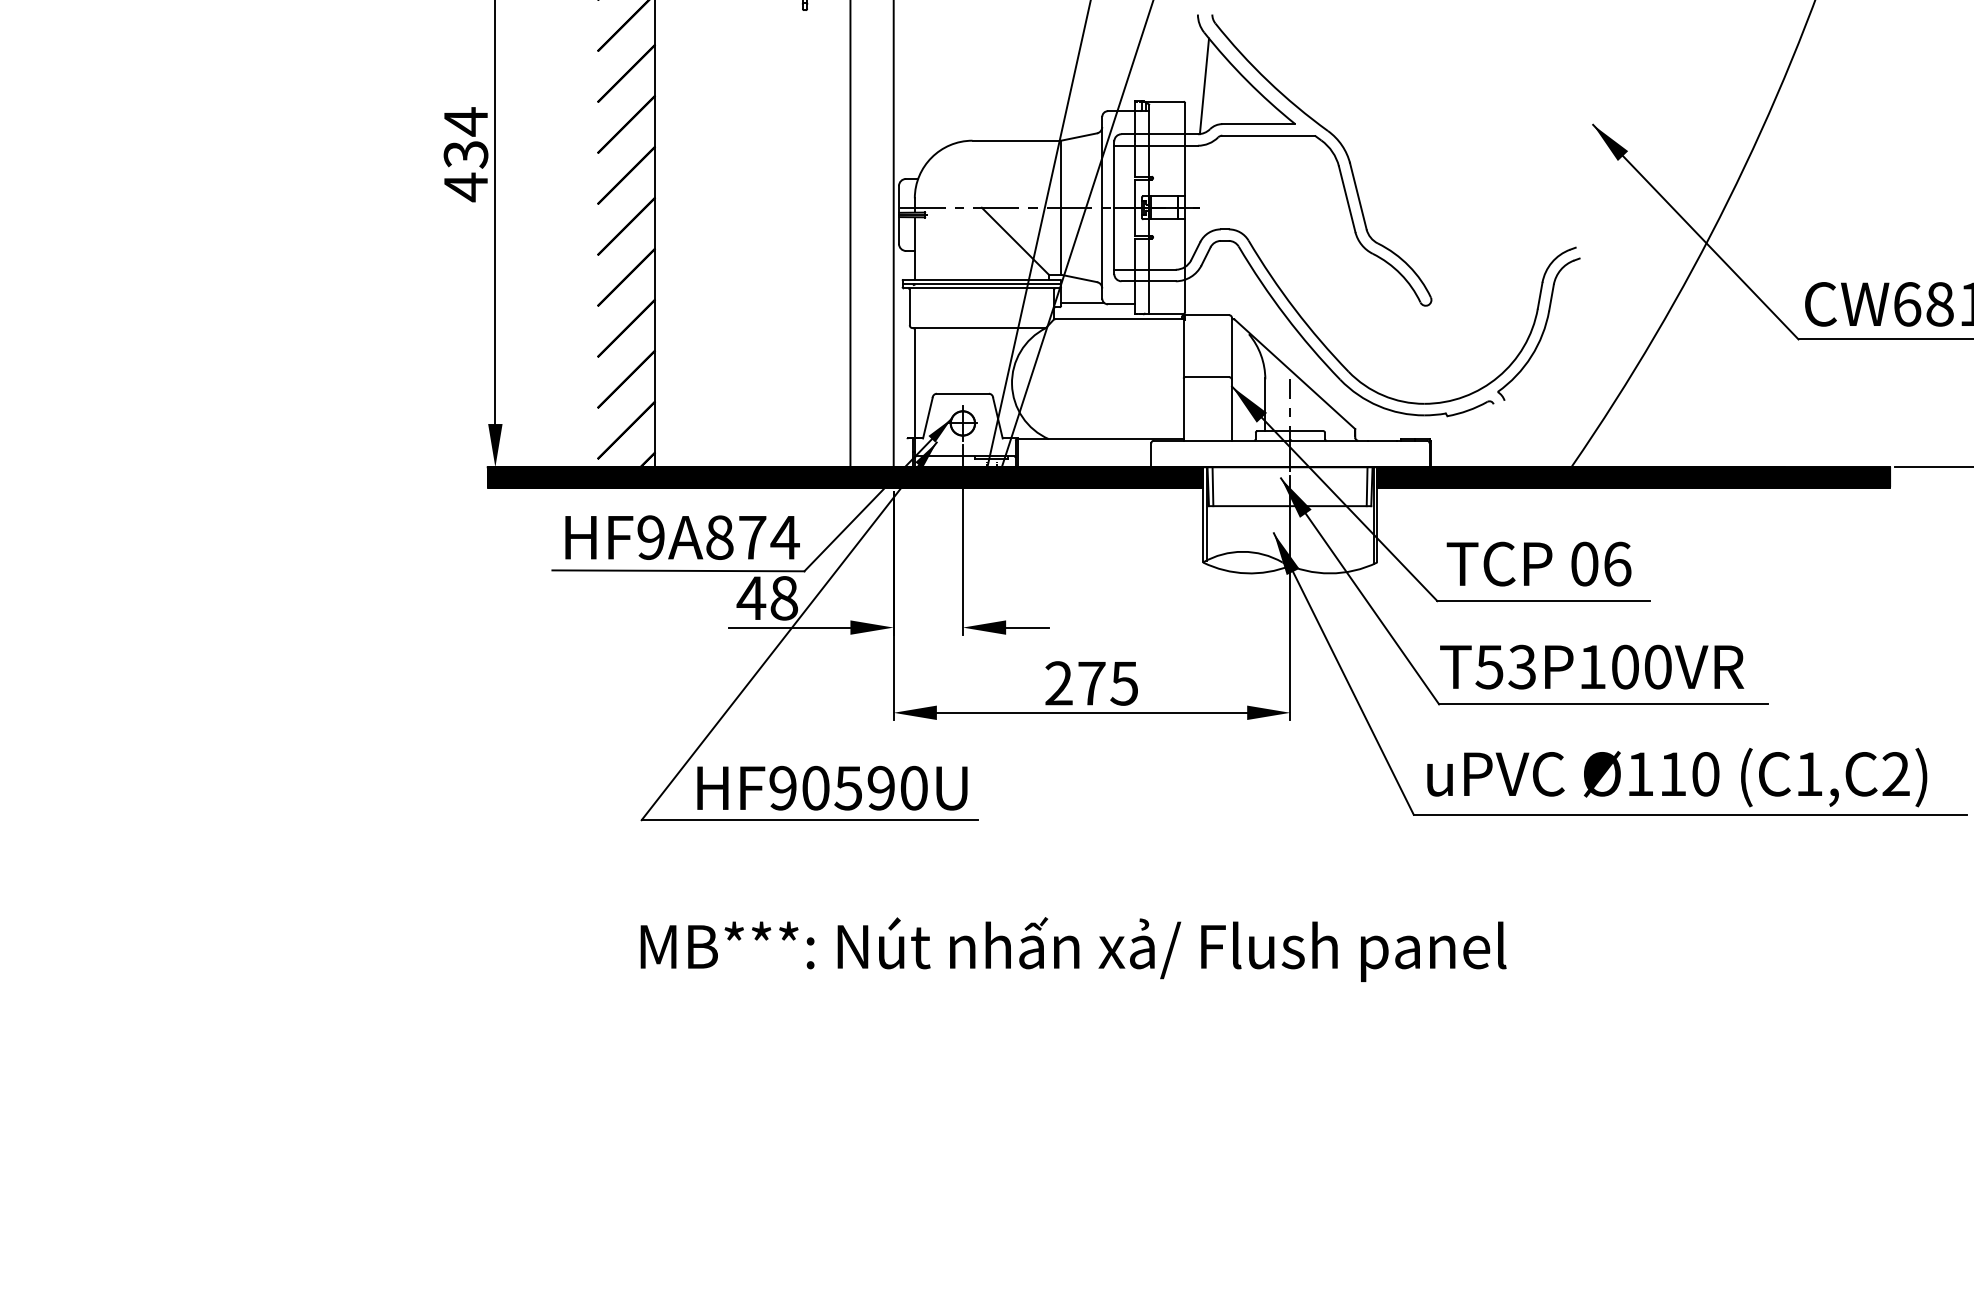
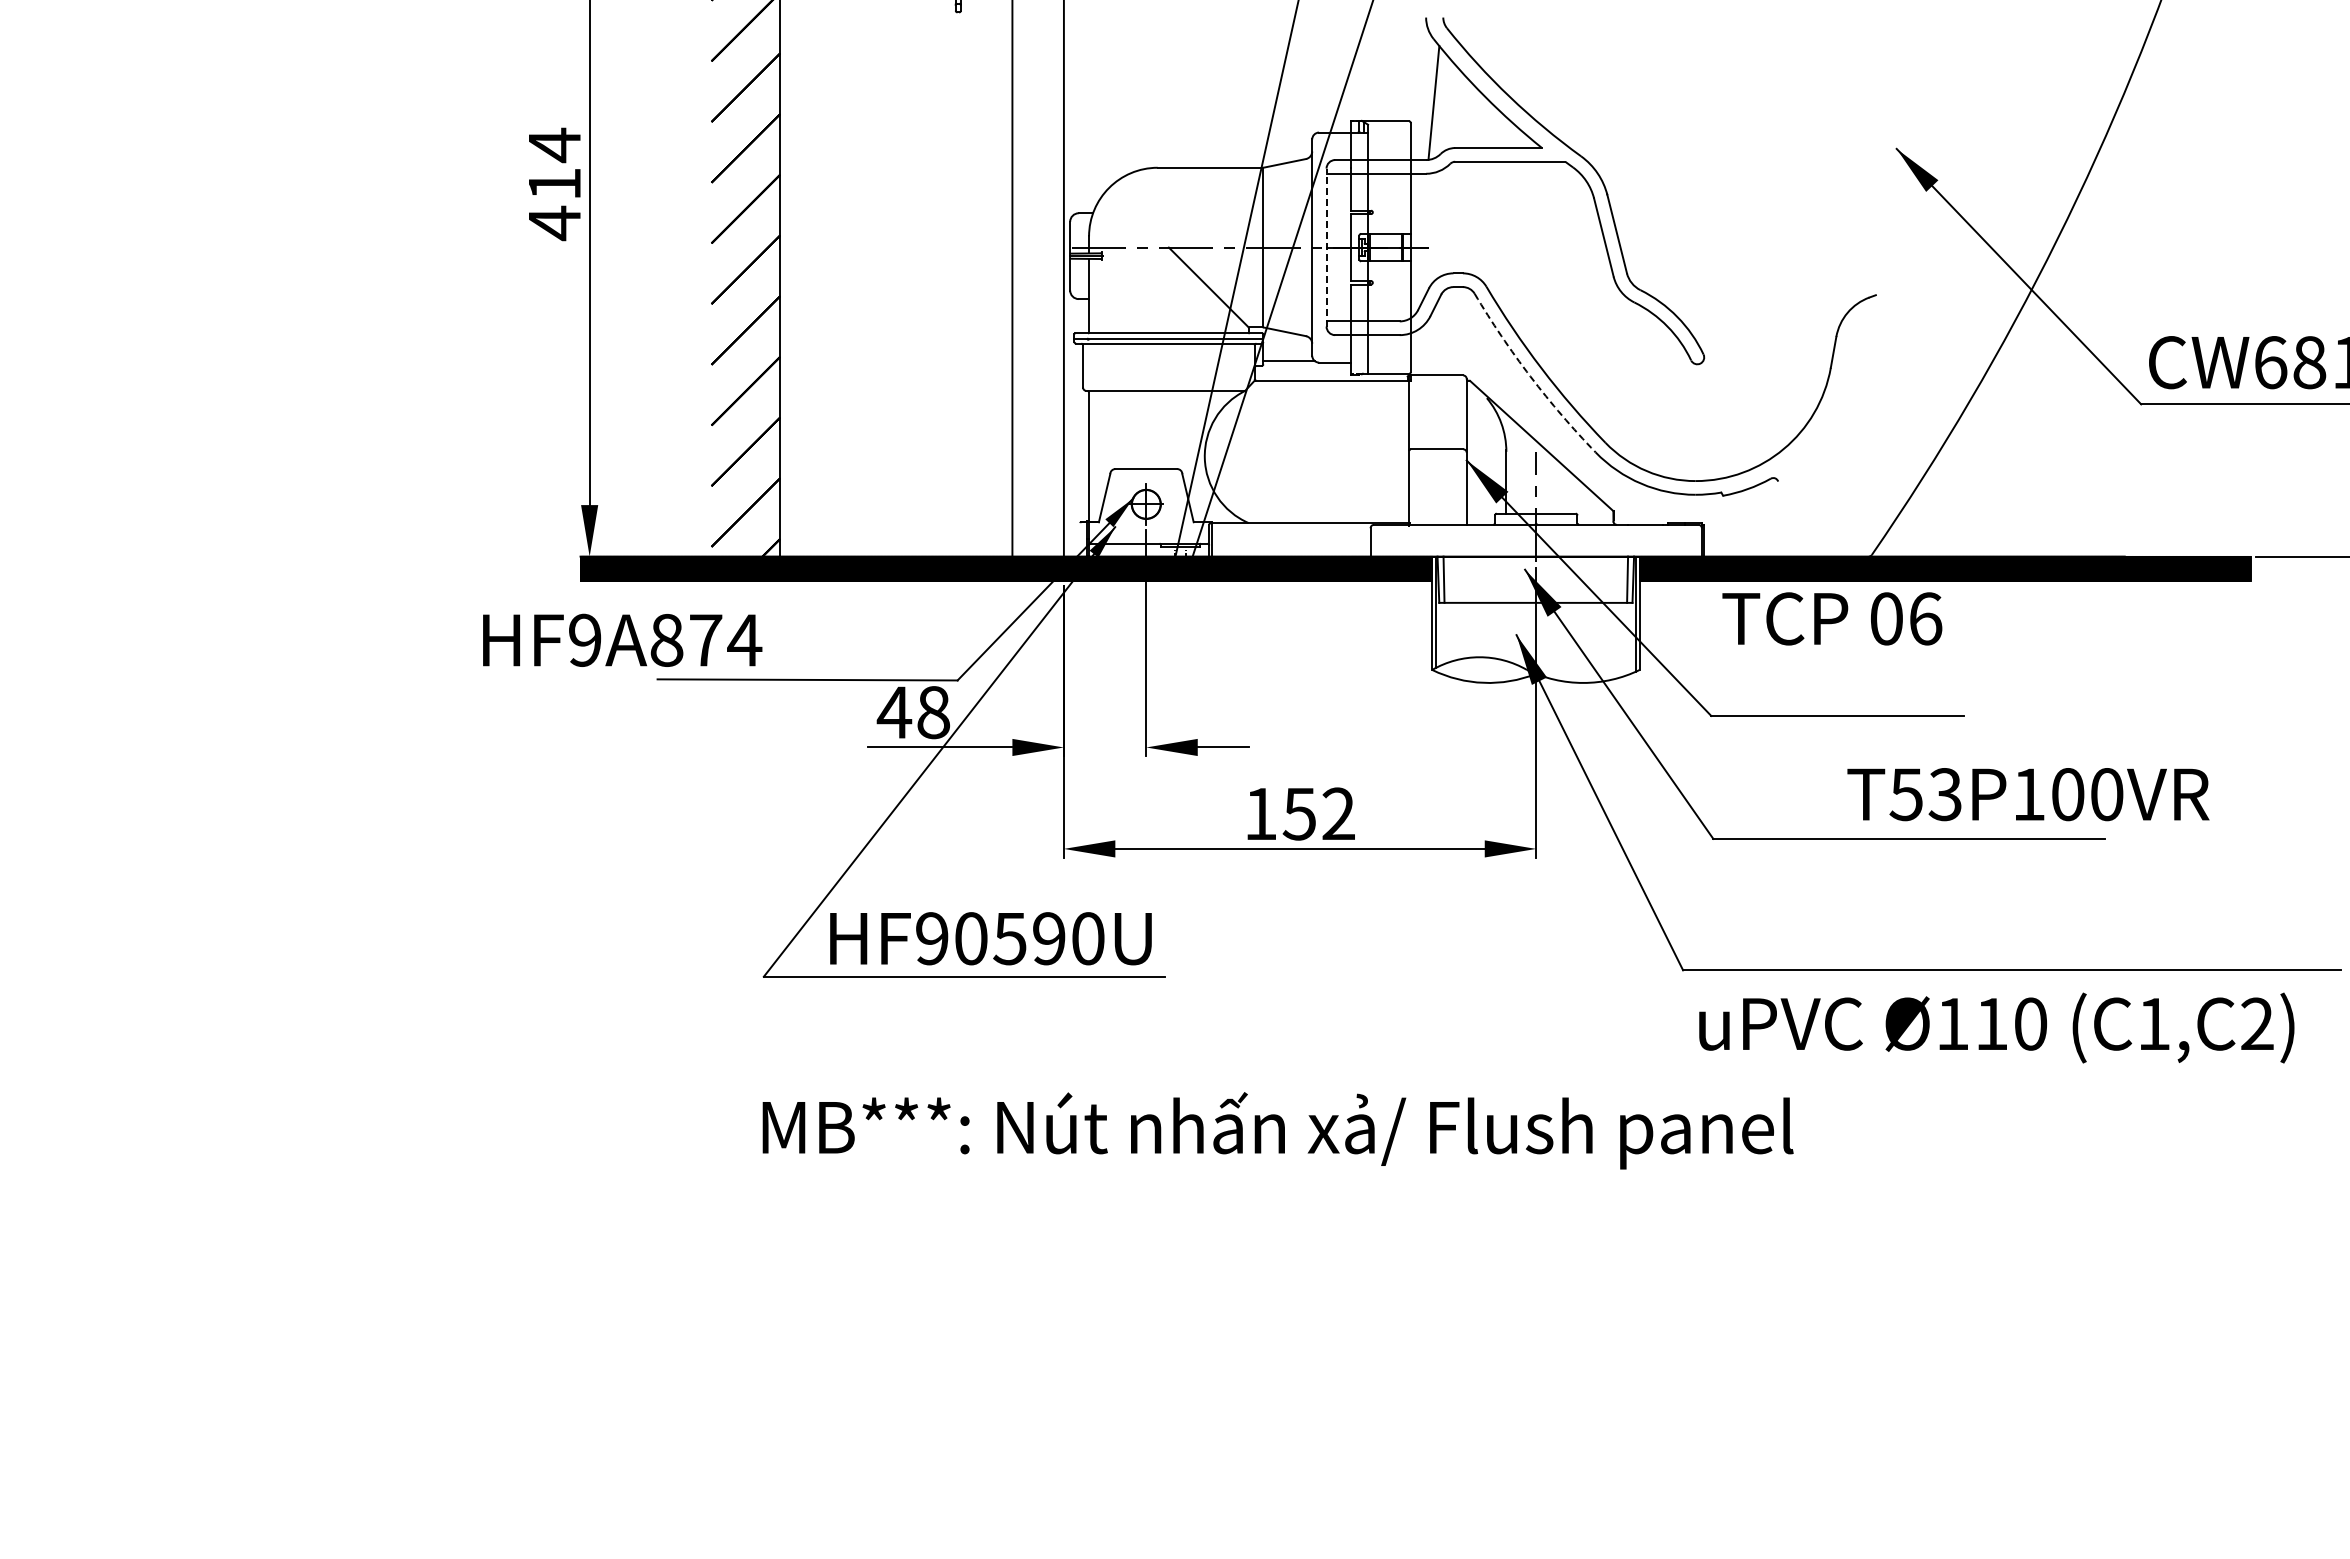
text: (465, 154) -> (554, 184), 434 -> 414
line: (1114, 207) -> (1326, 247), solid -> dashed
arc: (1285, 316) -> (1530, 376), solid -> dashed
part: (1538, 329) -> (1831, 392), removed
text: (682, 536) -> (622, 639), moved
text: (1539, 563) -> (1832, 618), moved
text: (1592, 667) -> (2028, 794), moved
text: (1091, 683) -> (1299, 813), 275 -> 152
text: (1676, 777) -> (1996, 1027), moved

